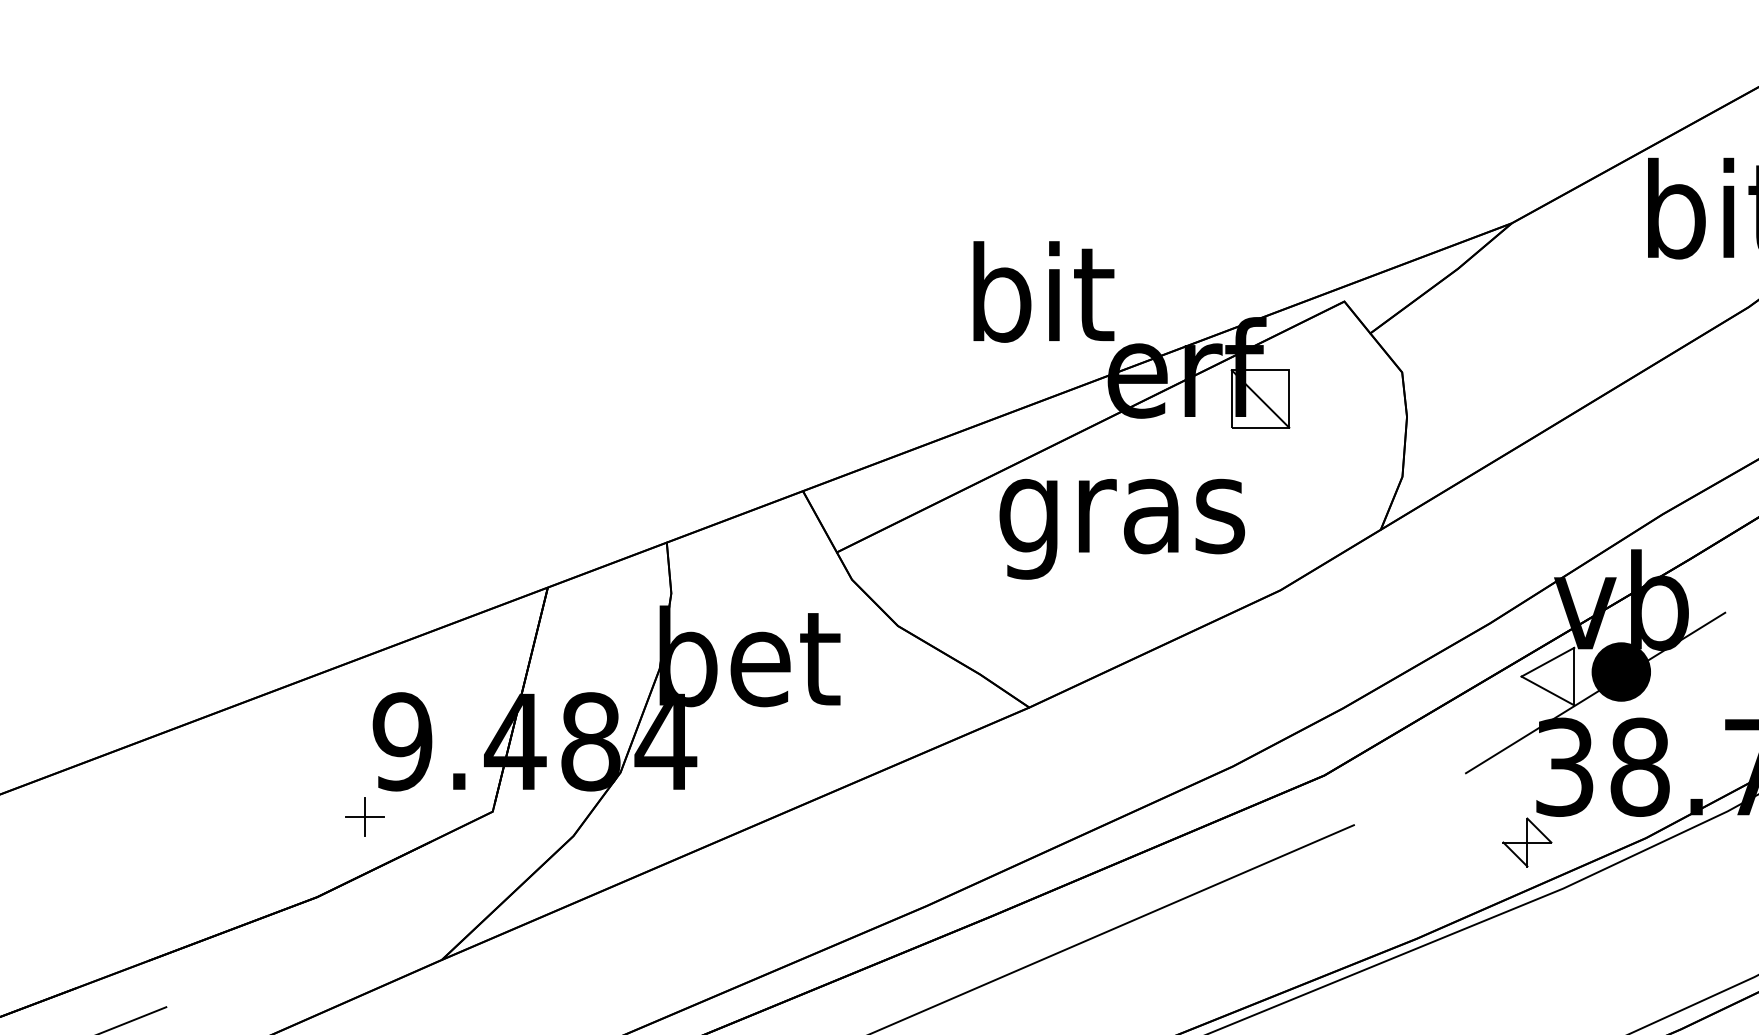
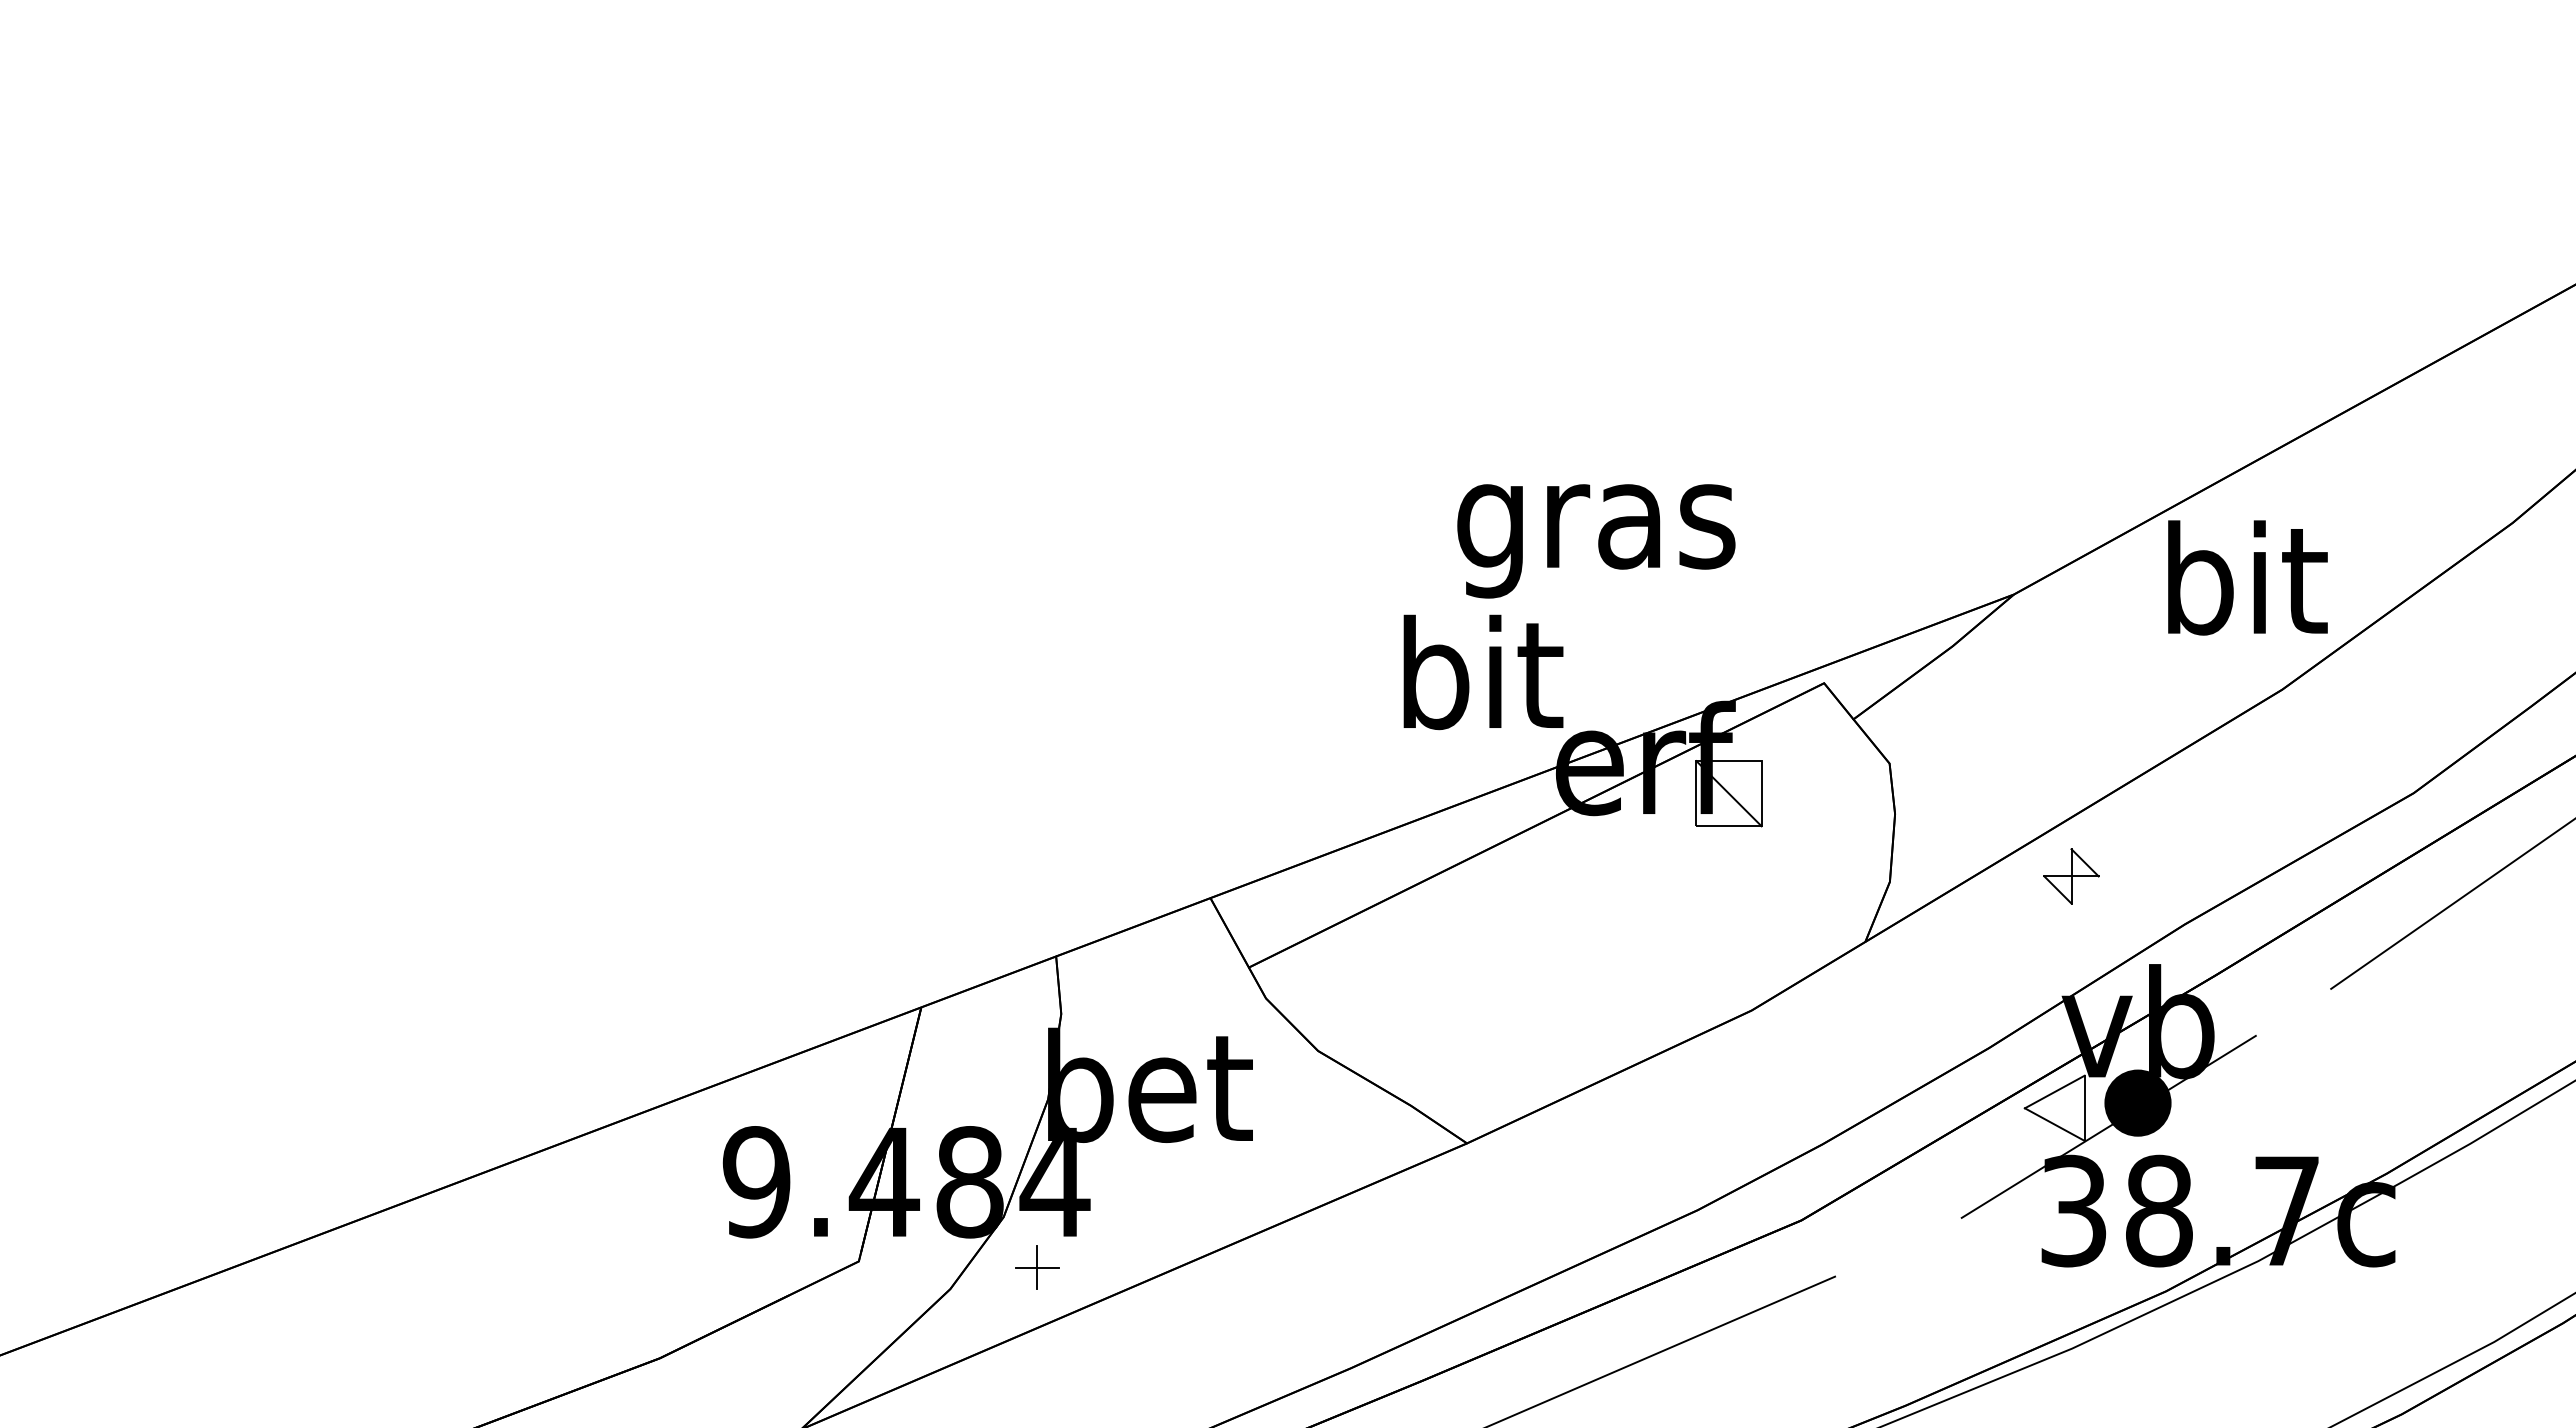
text: (1122, 529) -> (1596, 541), moved
part: (365, 817) -> (1037, 1267), moved
part: (1527, 842) -> (2071, 876), moved

